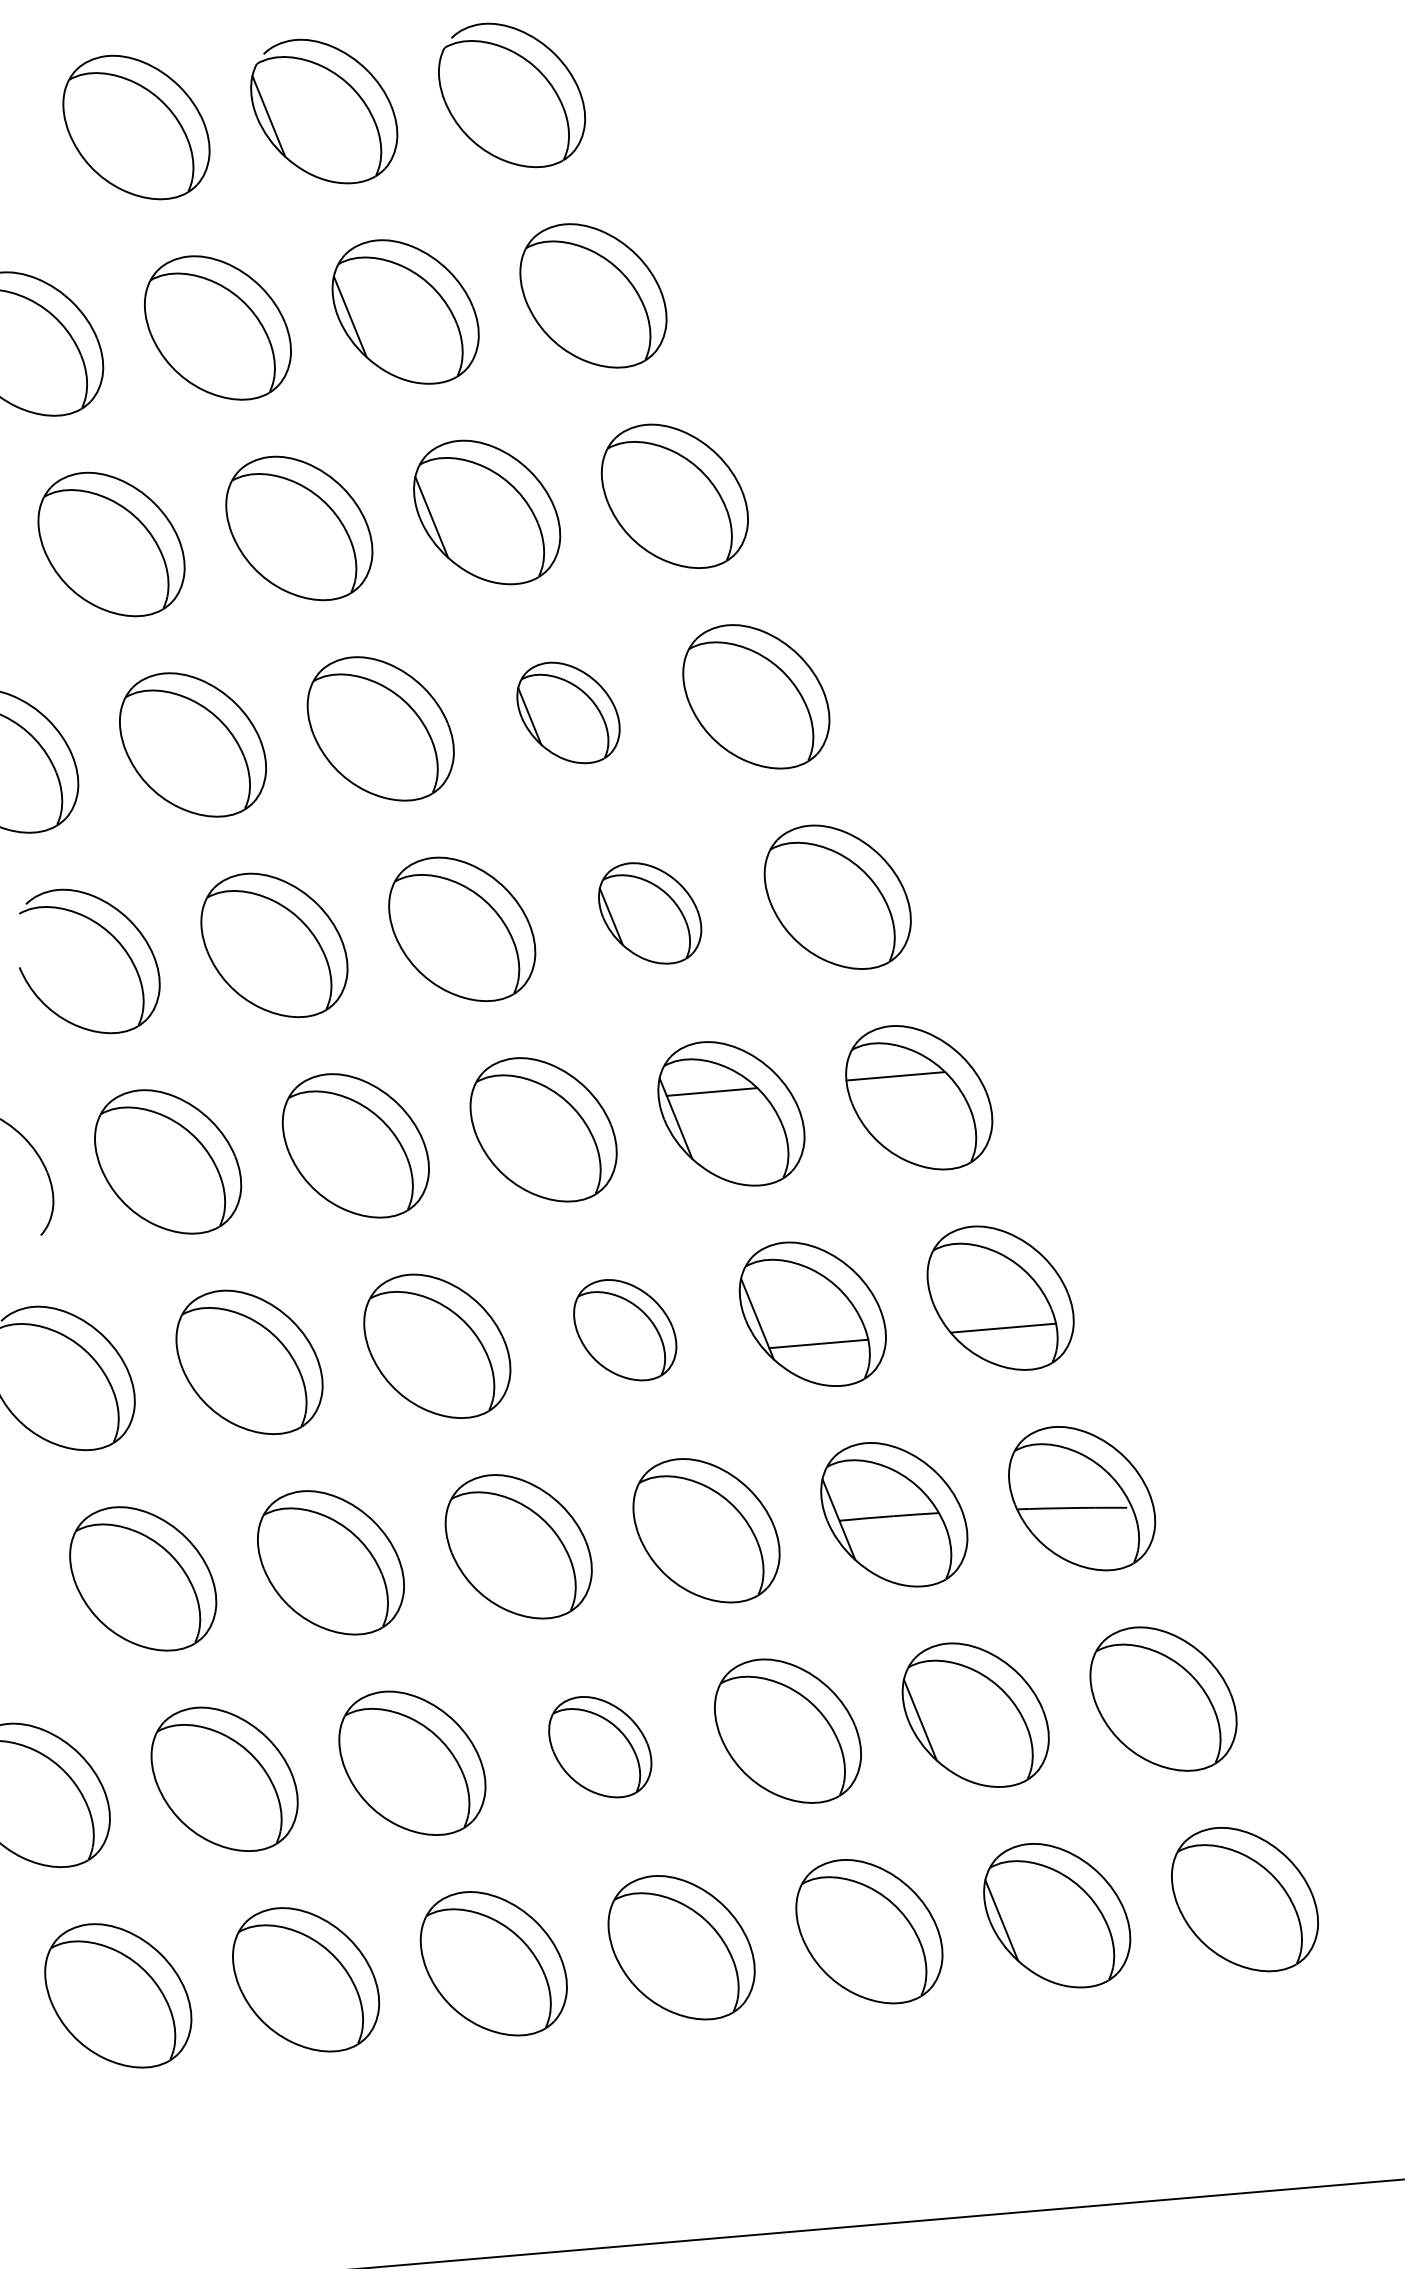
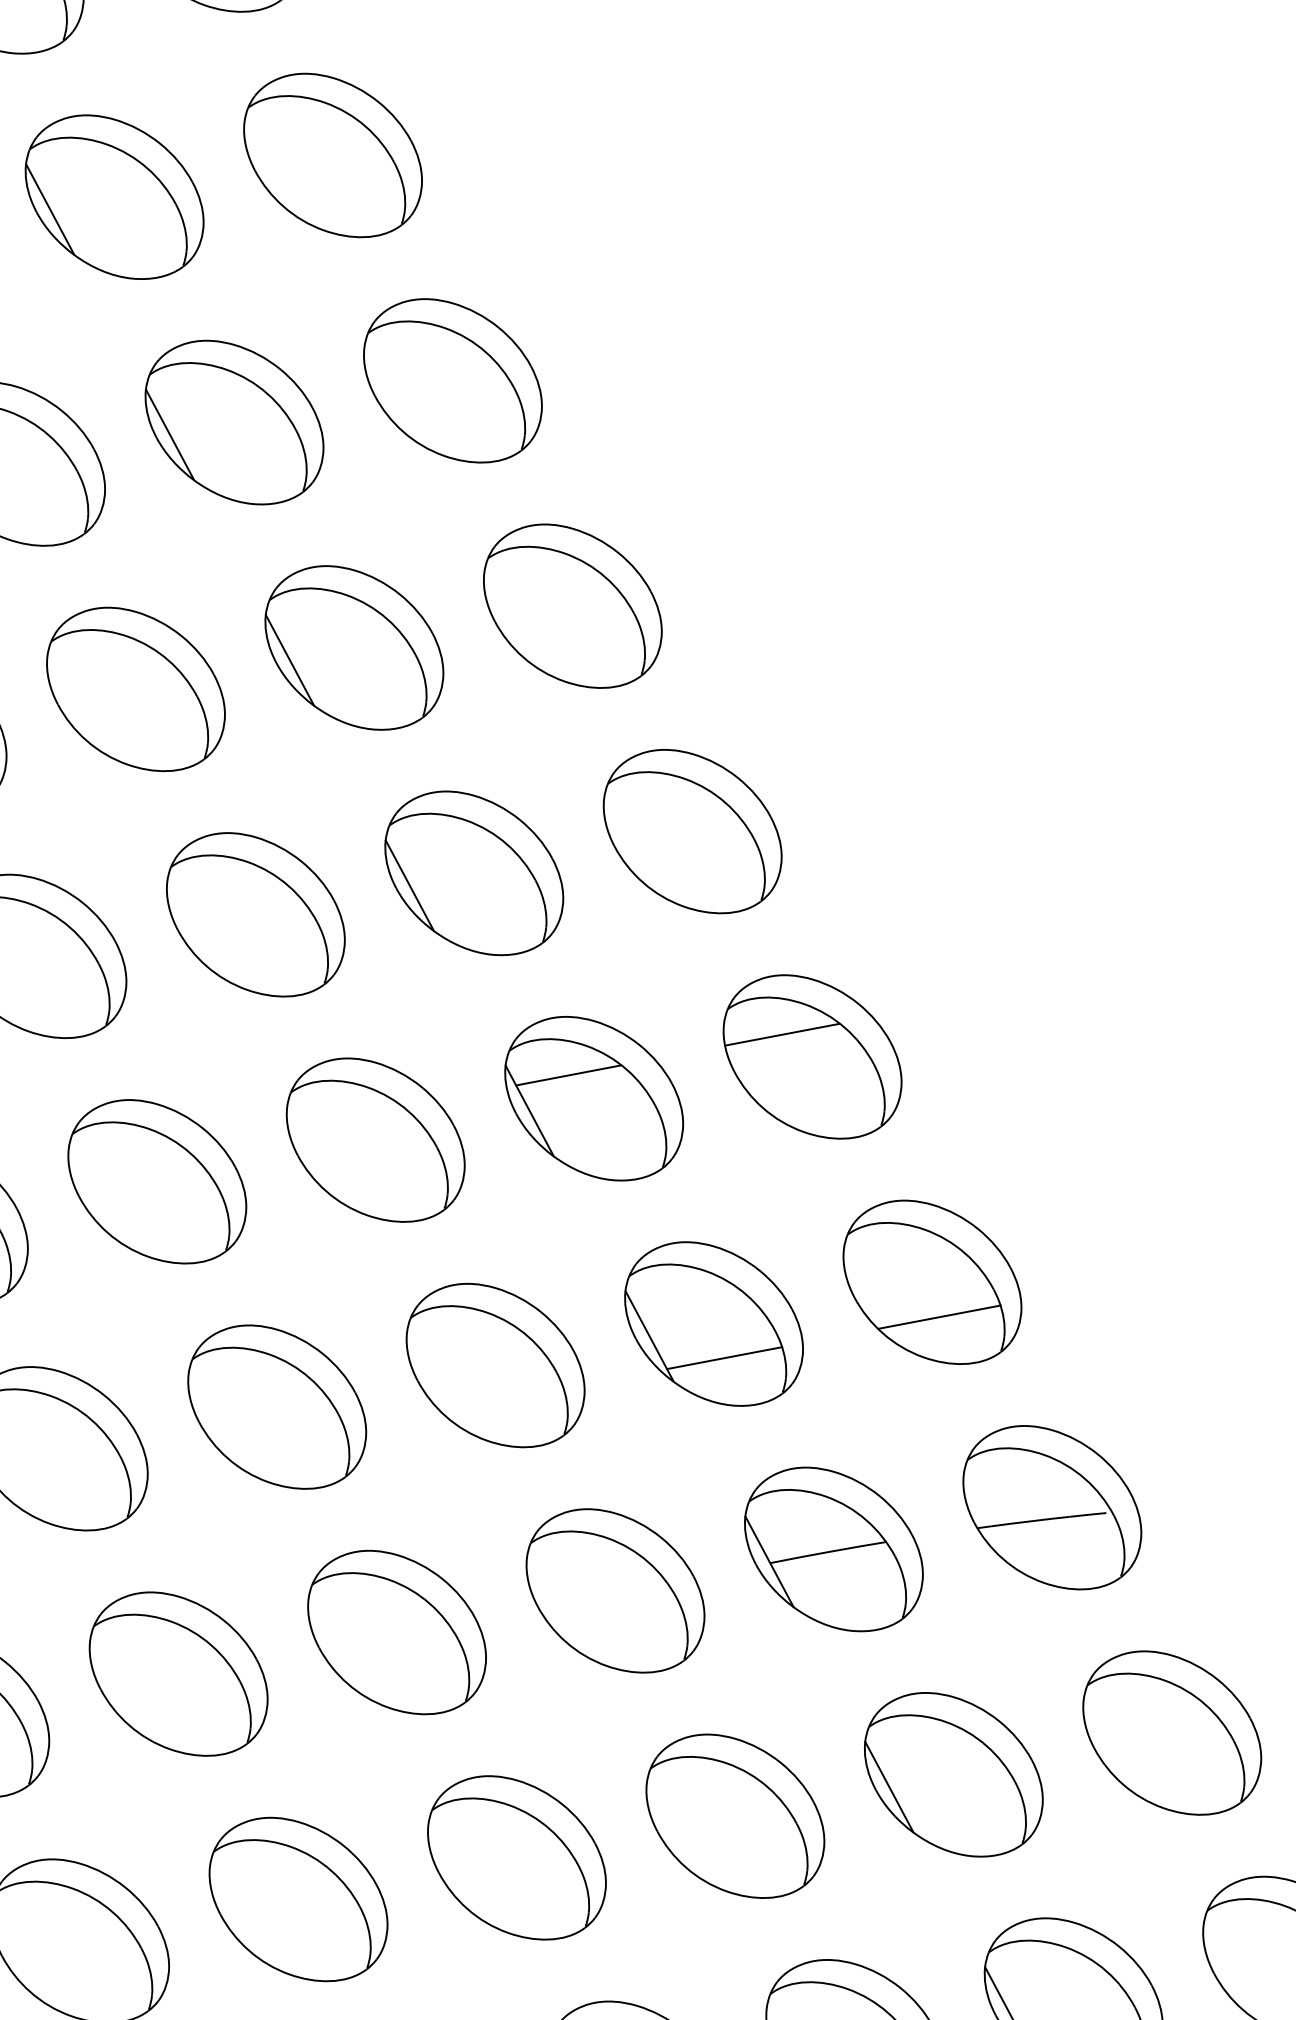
part: (568, 712) -> (354, 647), size x1.43
part: (650, 913) -> (474, 873), size x1.43
part: (625, 1329) -> (495, 1364), size x1.43
part: (600, 1746) -> (517, 1857), size x1.43

